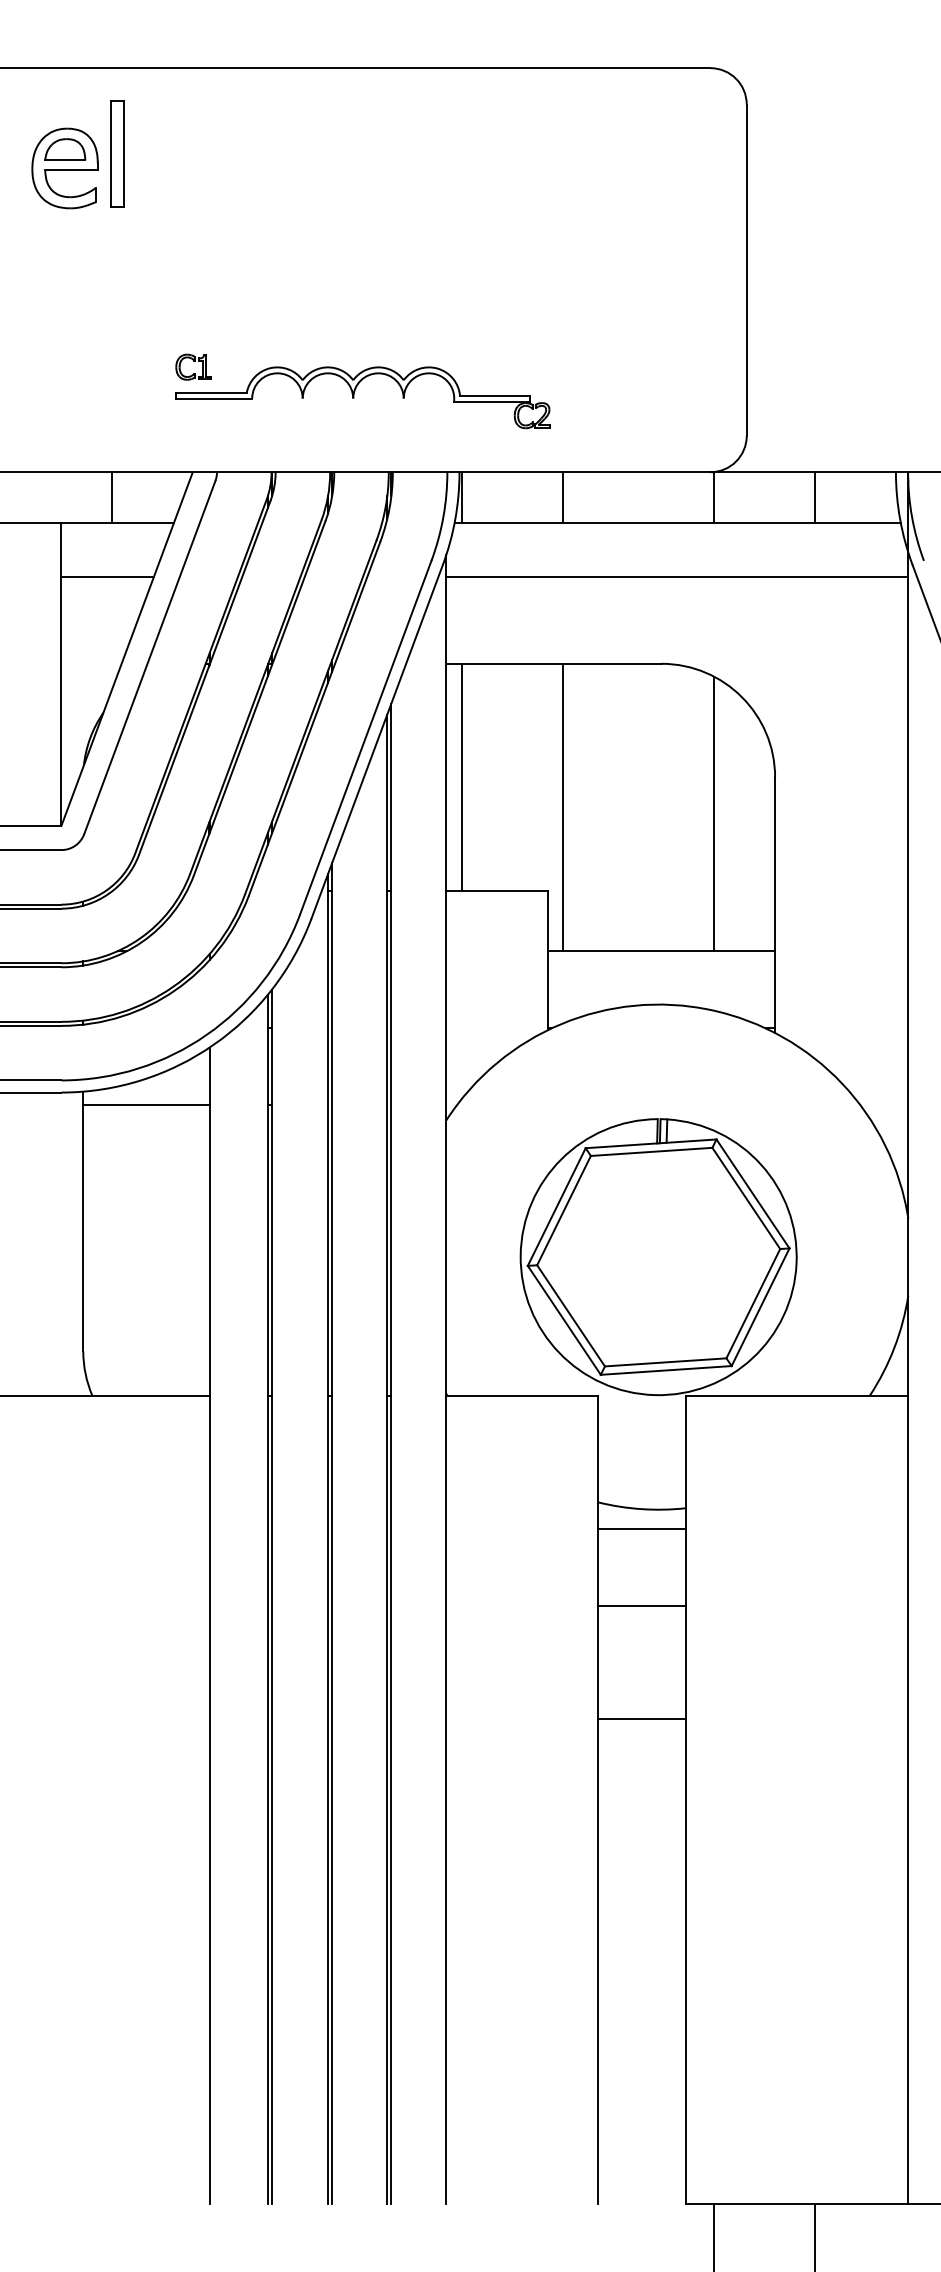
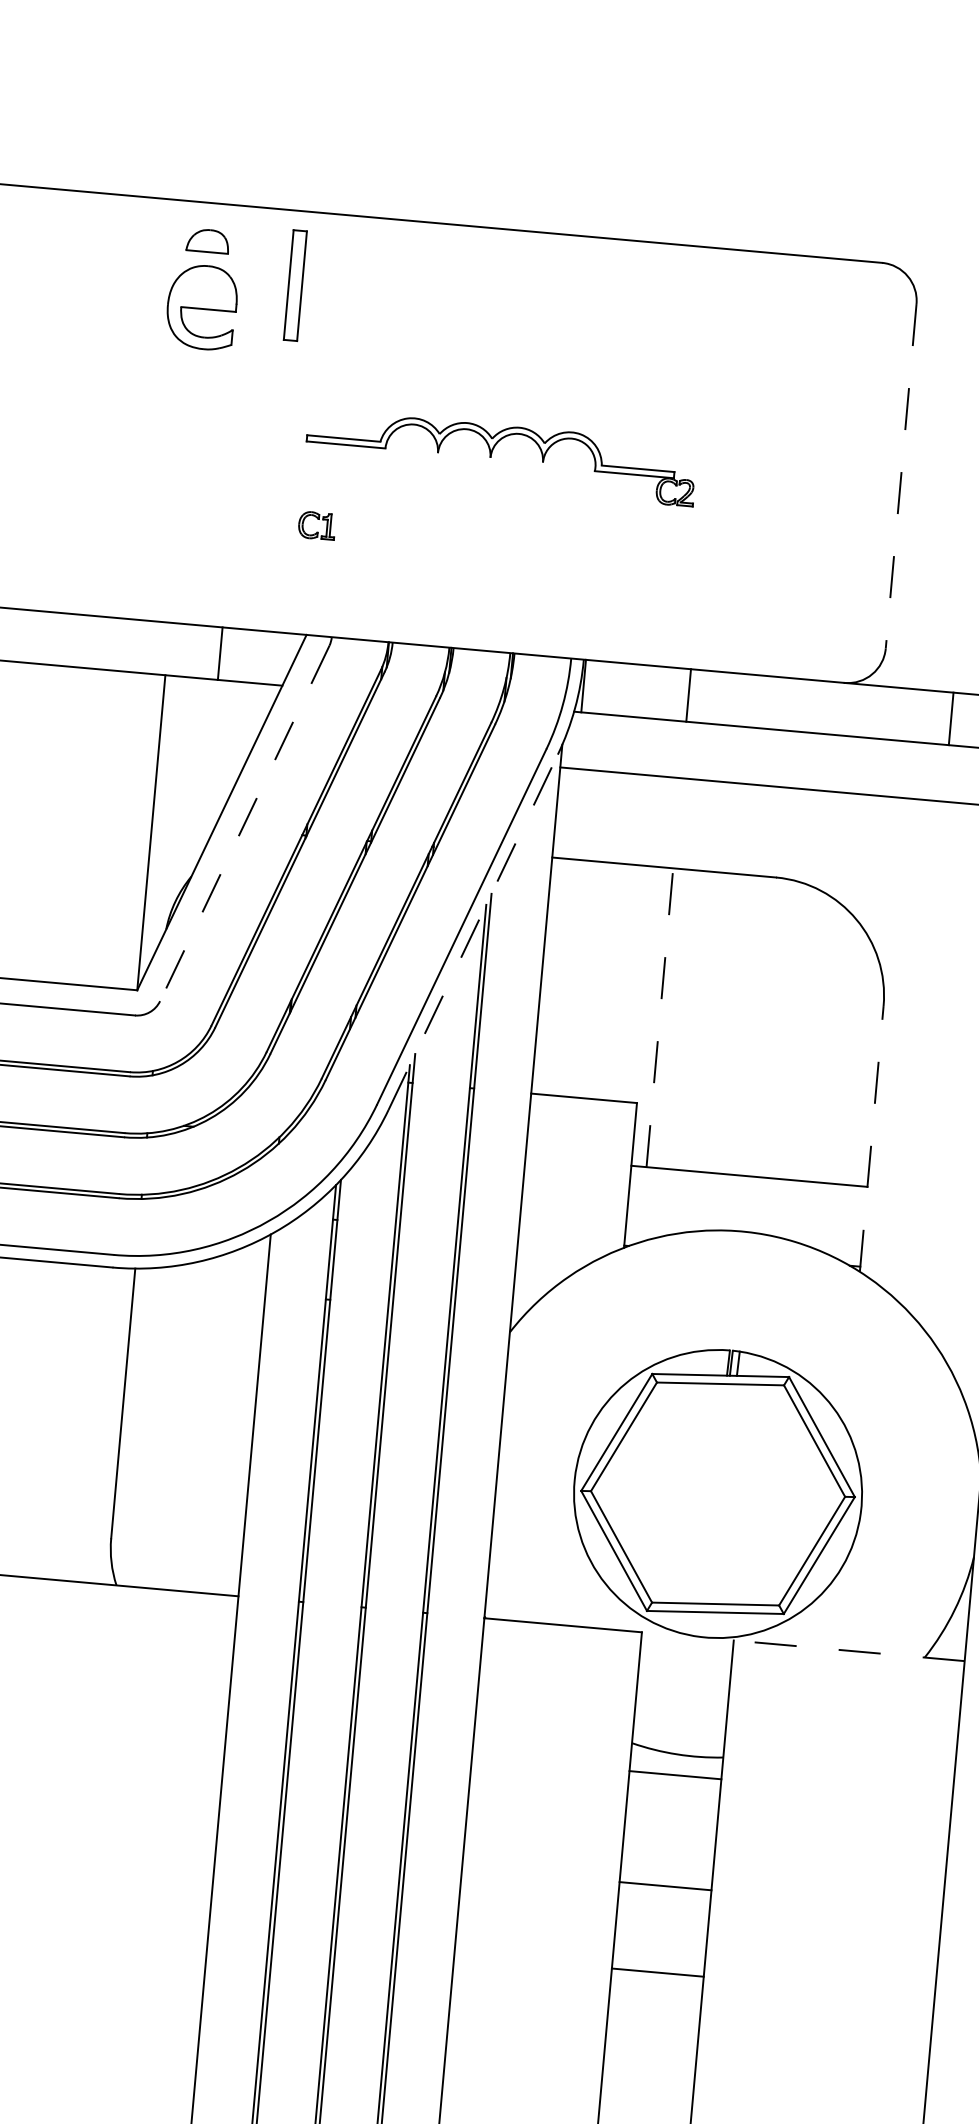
part: (65, 149) -> (208, 240), moved
part: (117, 153) -> (295, 285), moved
line: (746, 270) -> (900, 476), solid -> dashed
part: (354, 397) -> (491, 456), moved
line: (714, 497) -> (846, 709), removed
line: (107, 577) -> (208, 736), removed
line: (149, 657) -> (244, 823), solid -> dashed
line: (377, 741) -> (473, 931), solid -> dashed
line: (461, 776) -> (557, 976), removed
line: (562, 807) -> (659, 1017), solid -> dashed
line: (714, 813) -> (817, 1038), removed
line: (775, 905) -> (872, 1139), solid -> dashed
line: (146, 1104) -> (199, 1287), removed
line: (796, 1395) -> (848, 1650), solid -> dashed
line: (641, 1605) -> (665, 1885), moved

